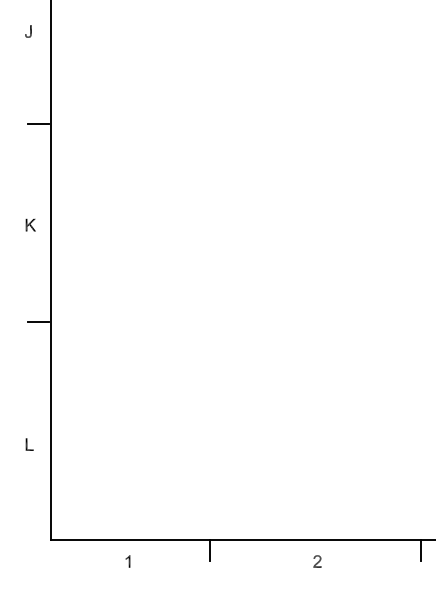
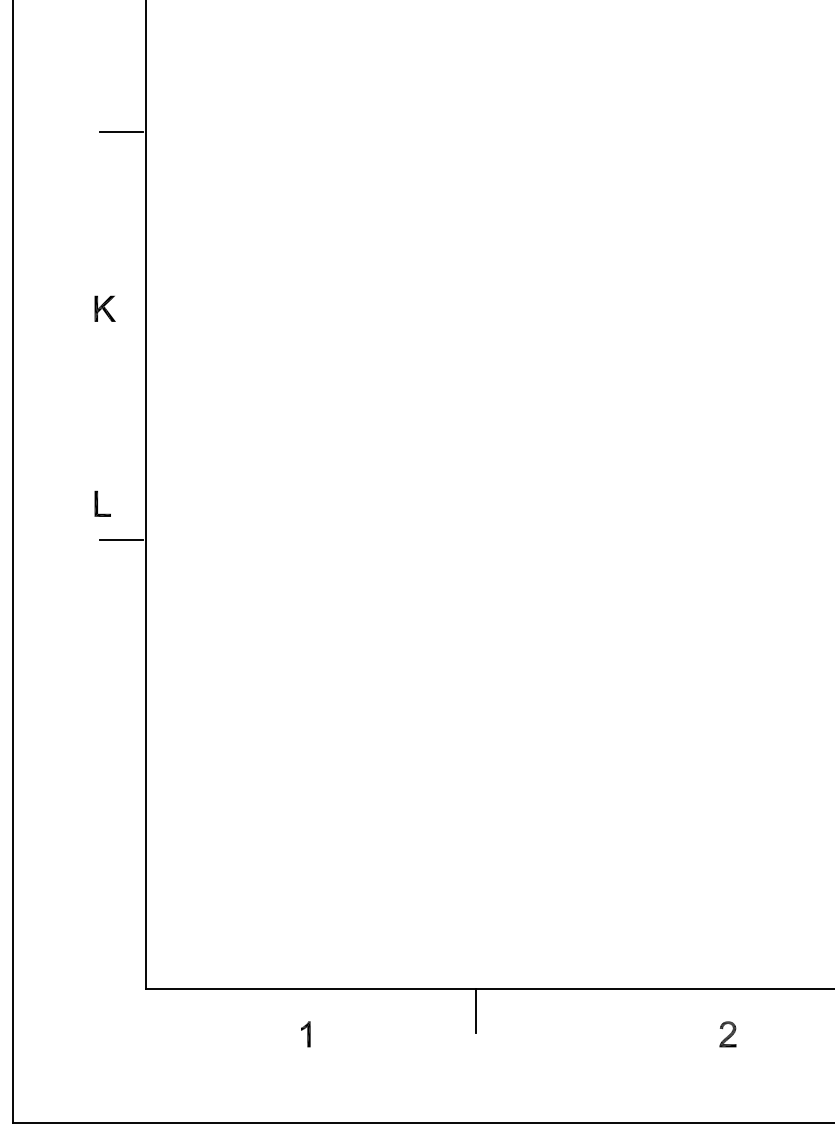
part: (30, 224) -> (104, 307), moved
part: (29, 444) -> (102, 503), moved
part: (317, 561) -> (728, 1034), moved

